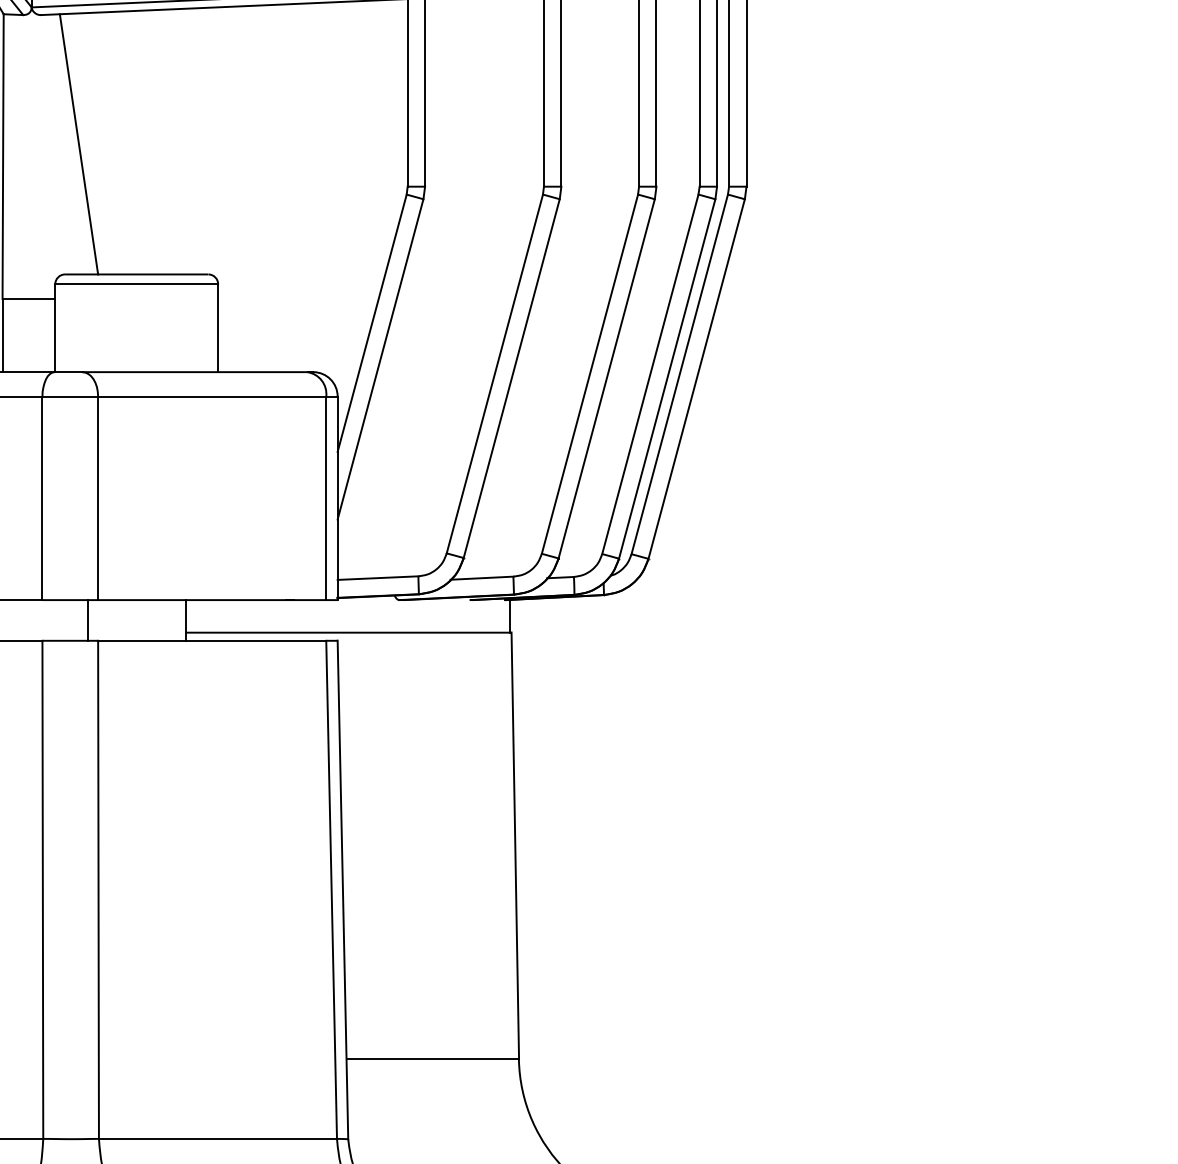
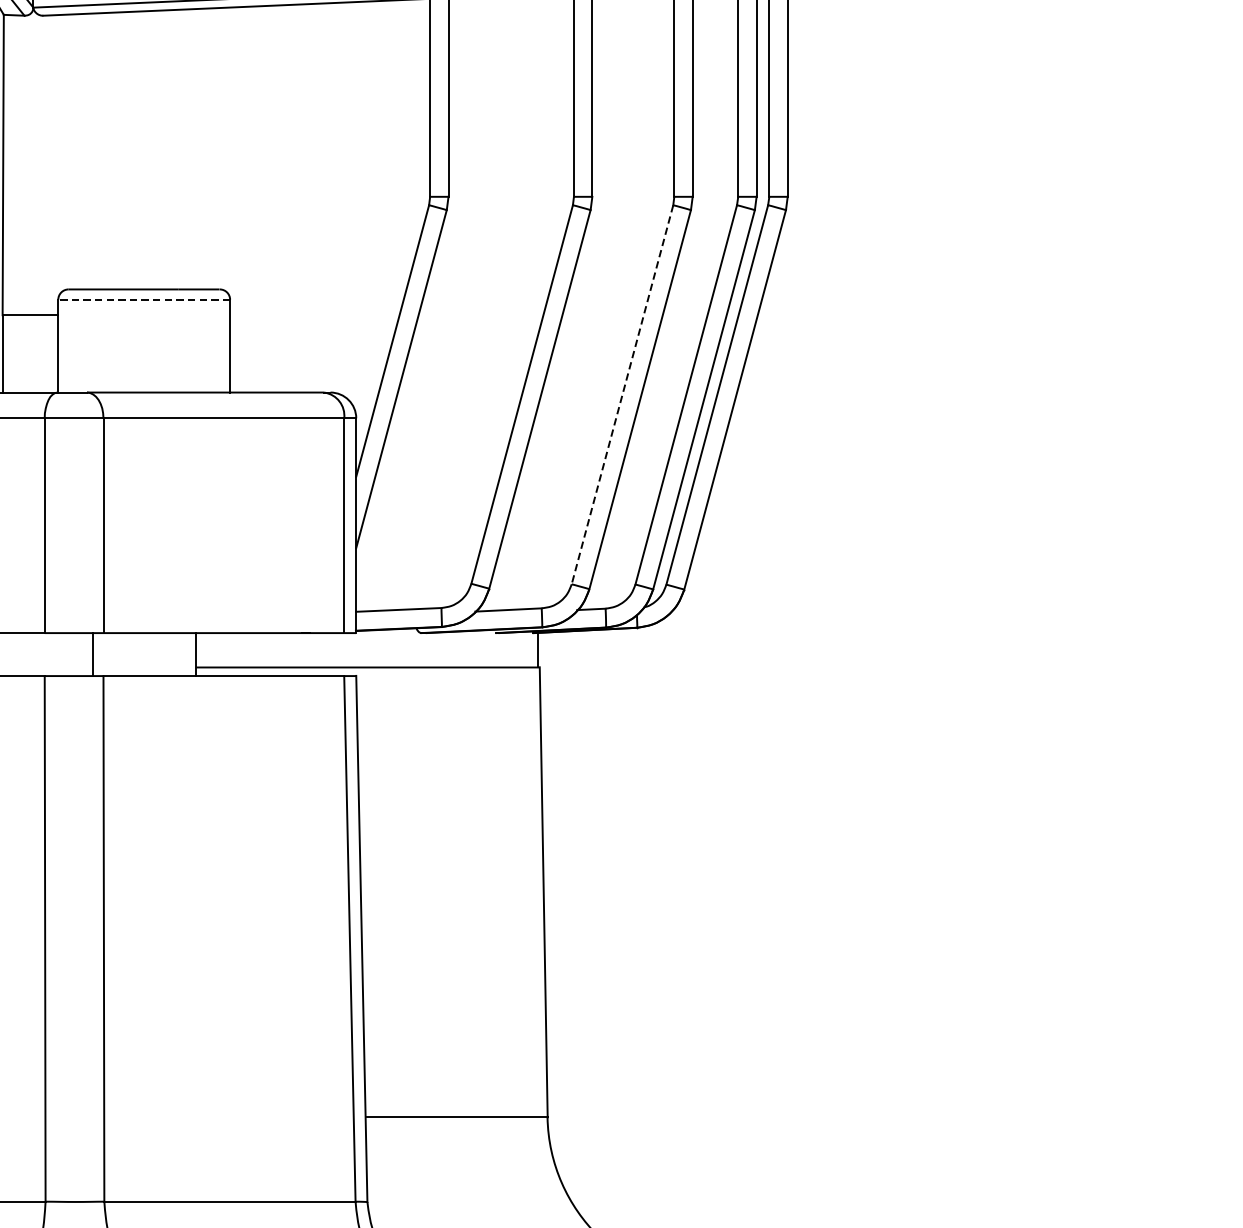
line: (78, 144) -> (82, 152), removed
line: (136, 284) -> (143, 300), solid -> dashed
line: (589, 374) -> (622, 395), solid -> dashed

